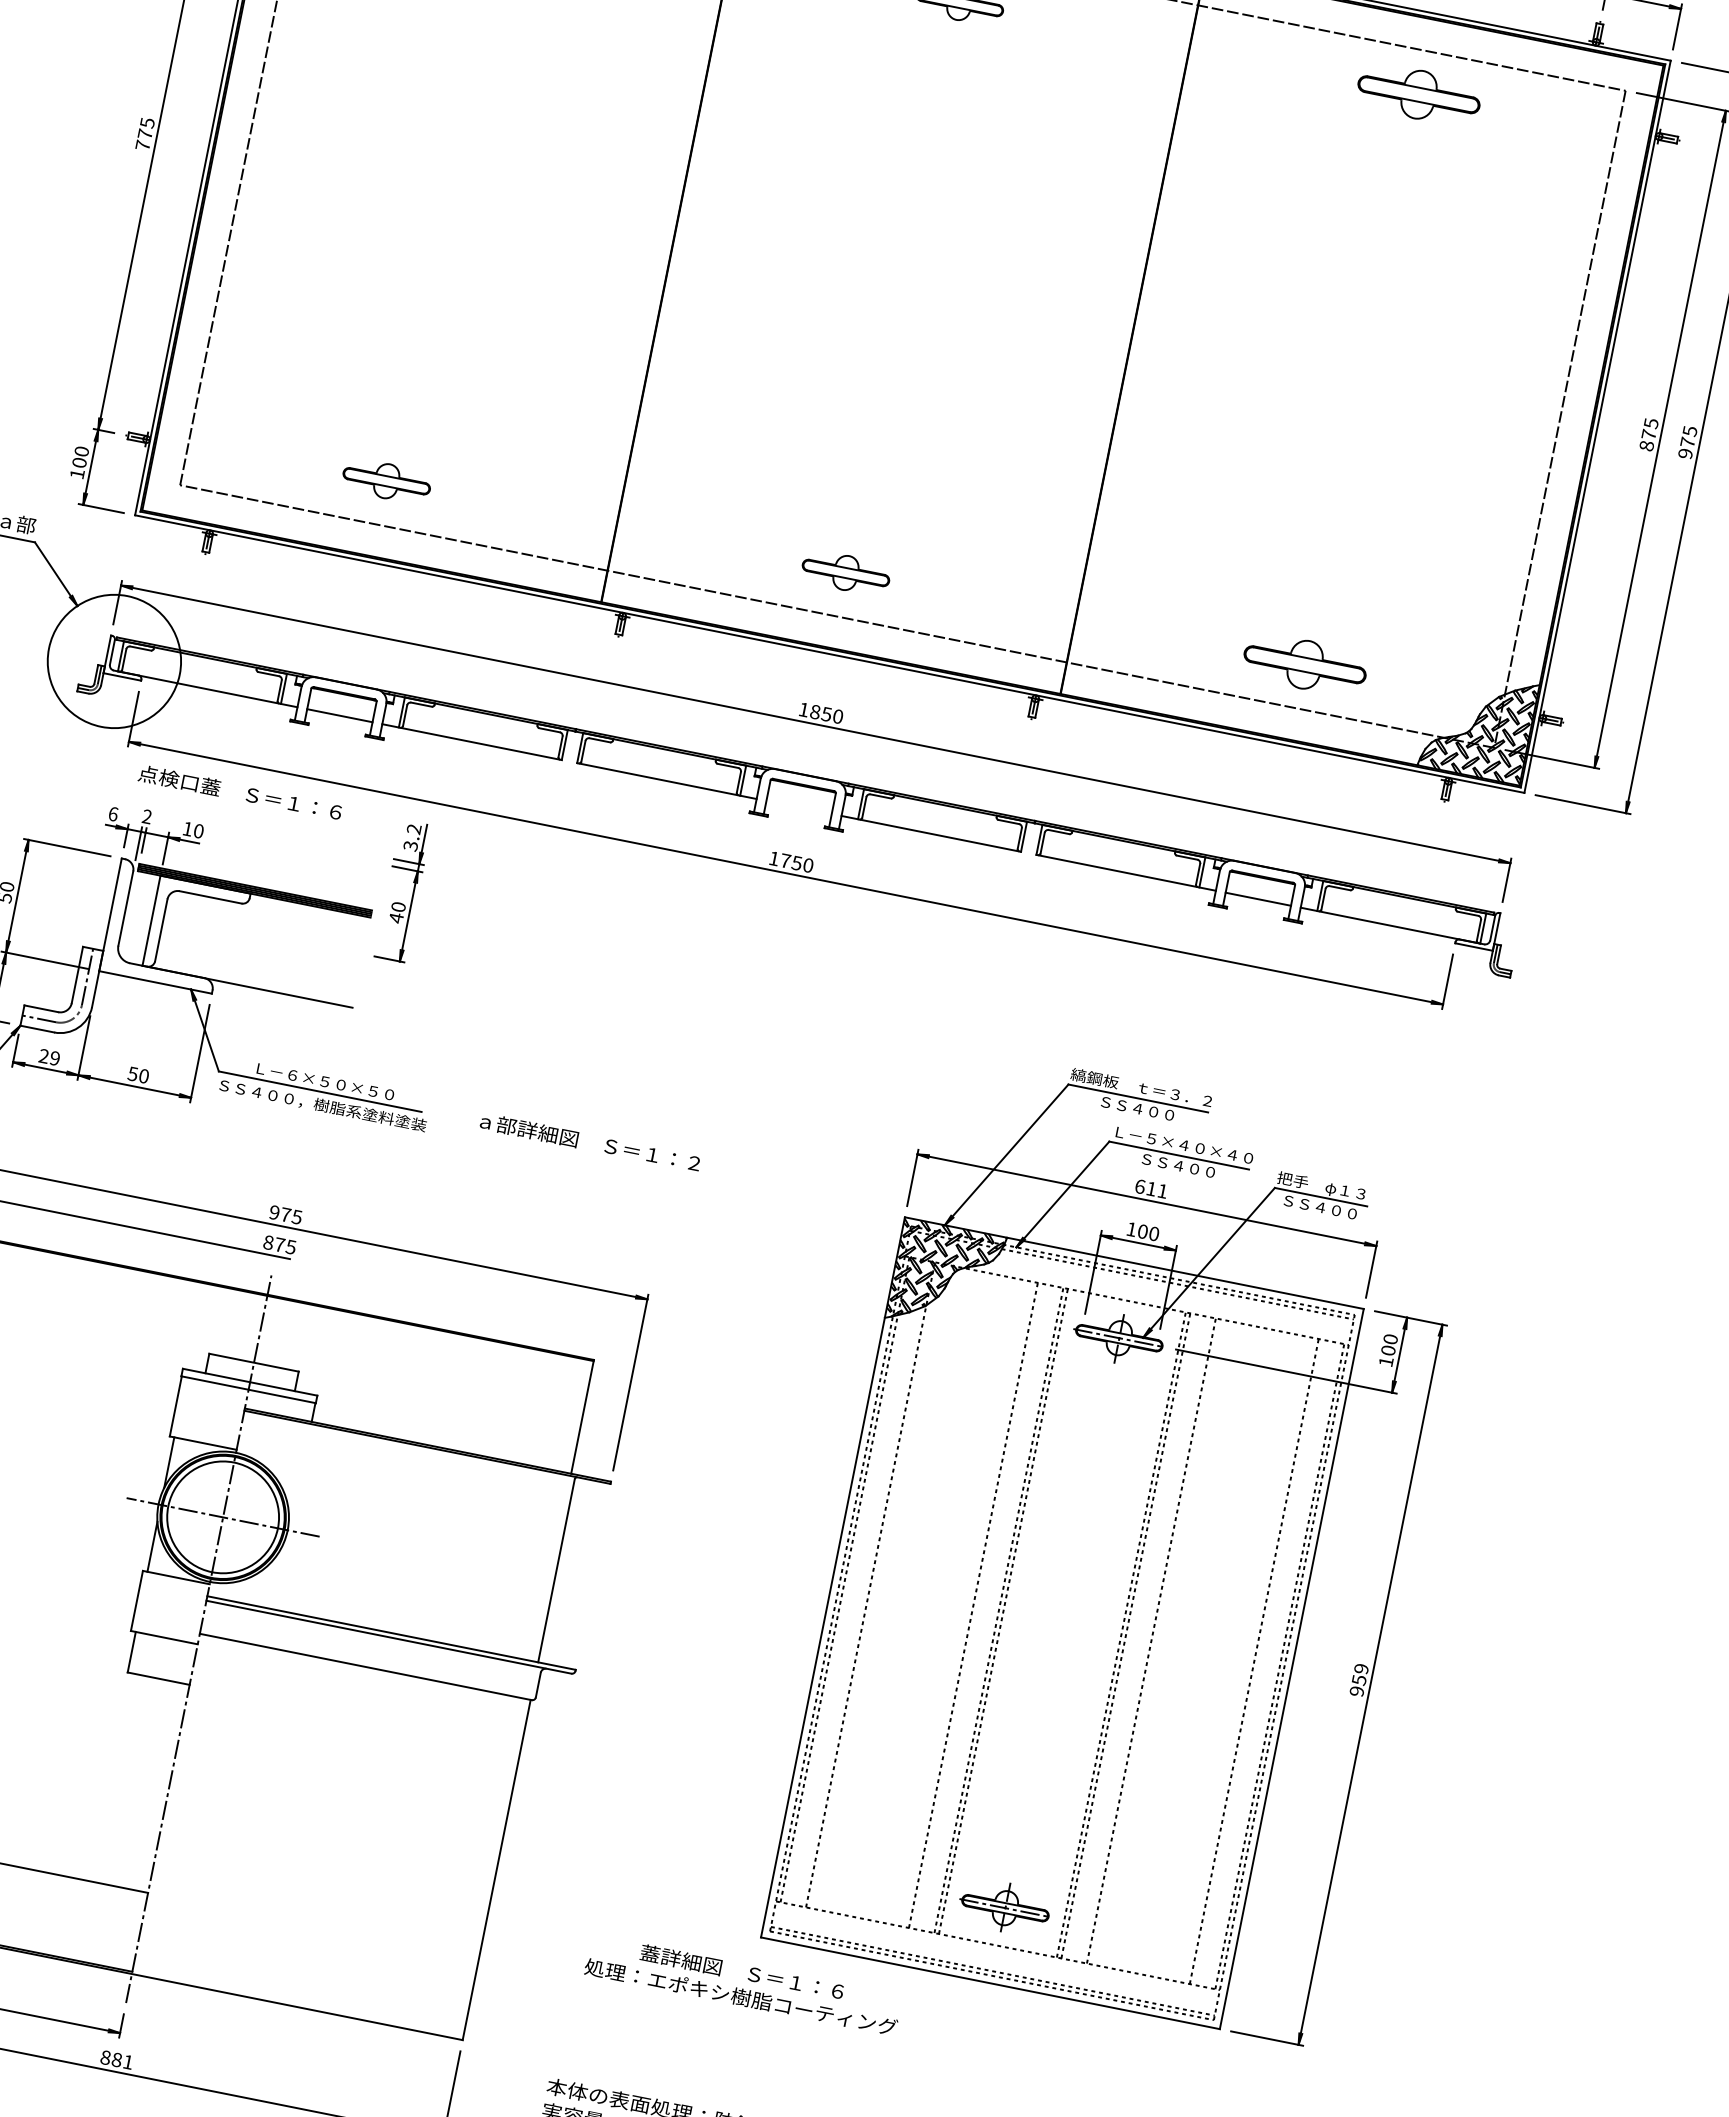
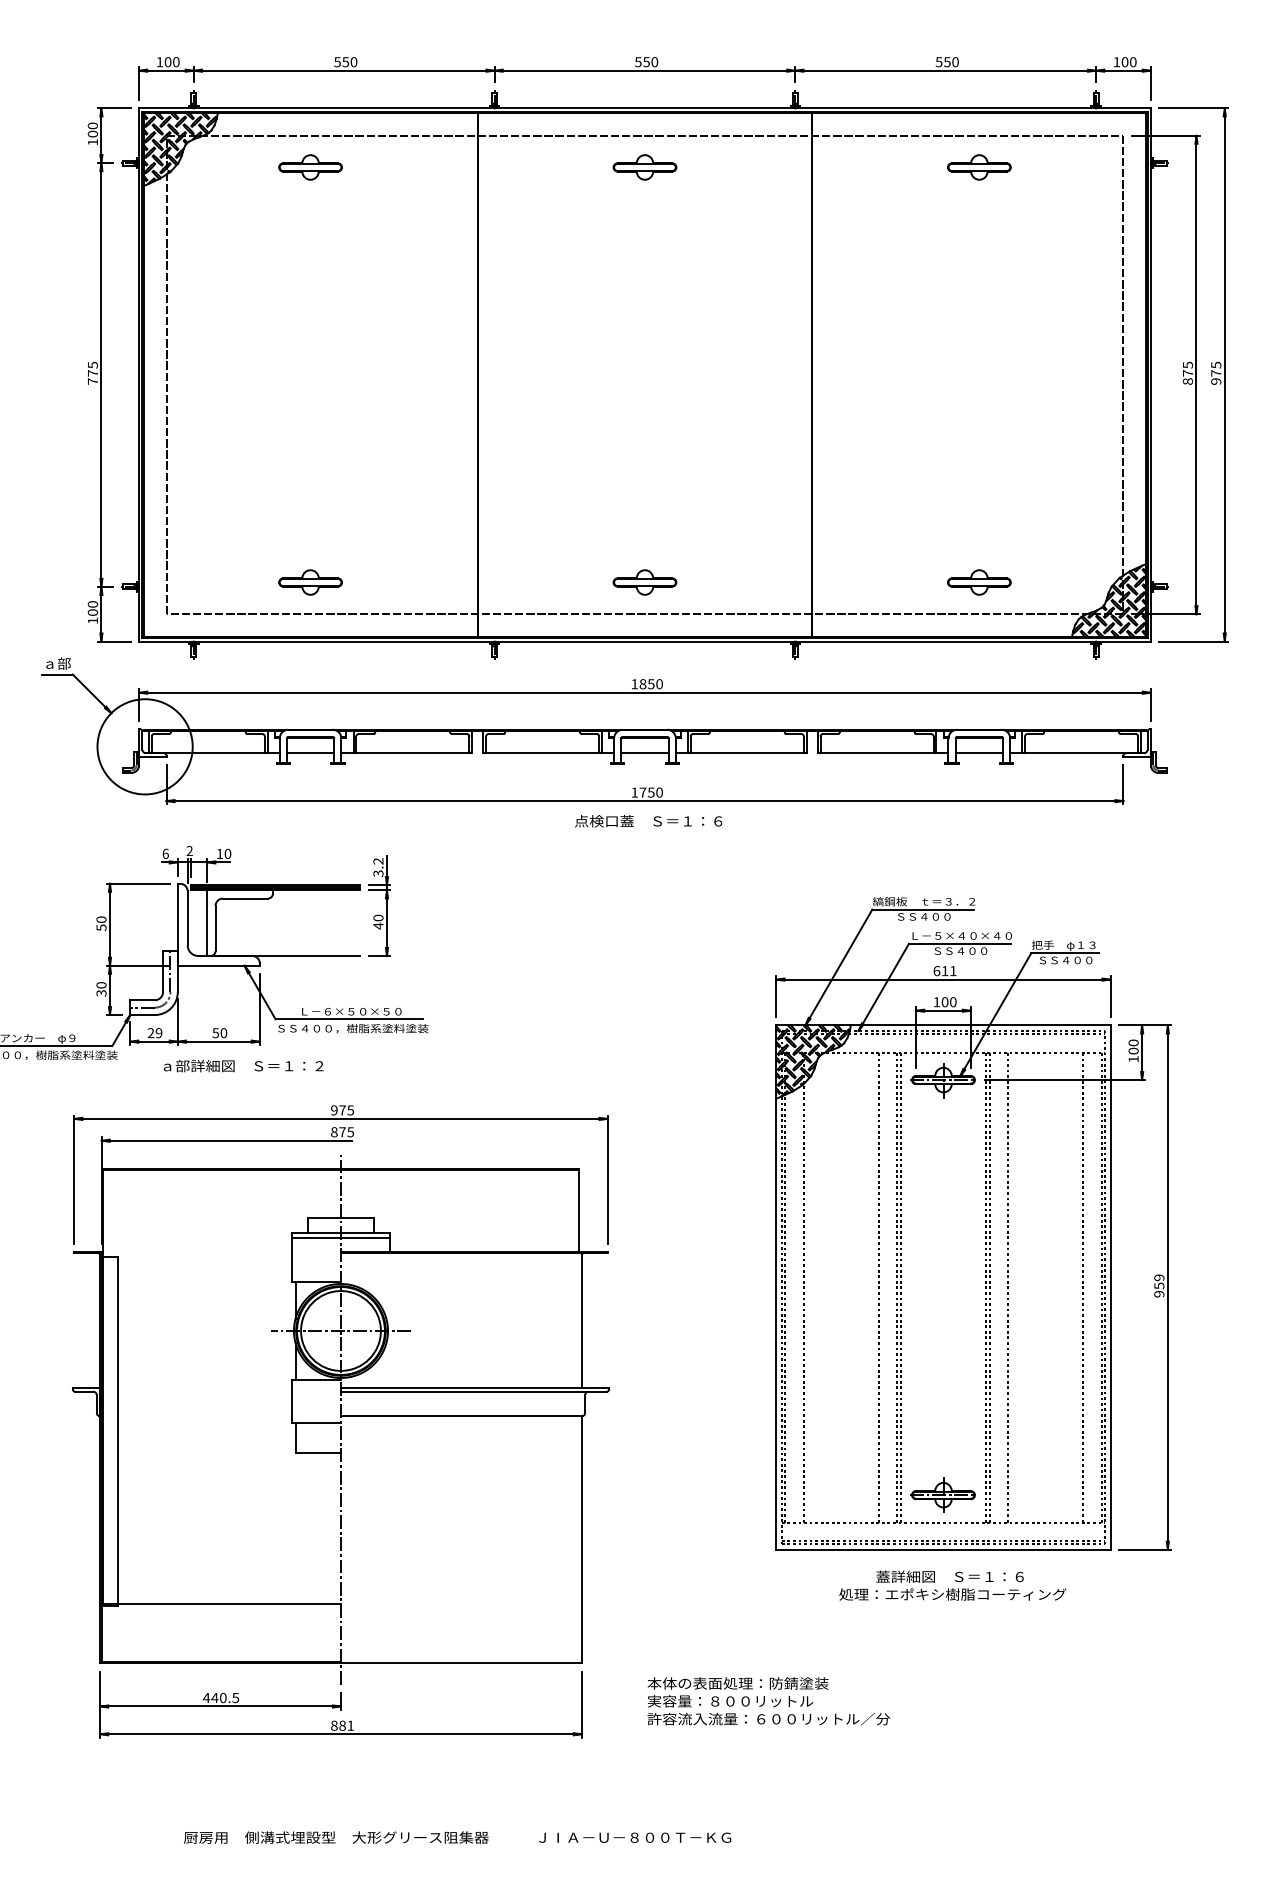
part: (1419, 94) -> (979, 167), size x0.71
part: (1305, 664) -> (979, 582), size x0.71
text: (240, 793) -> (648, 821), moved
line: (798, 807) -> (644, 753), added
part: (413, 892) -> (386, 905), moved
text: (589, 1143) -> (243, 1066), moved
text: (743, 1984) -> (952, 1585), moved

